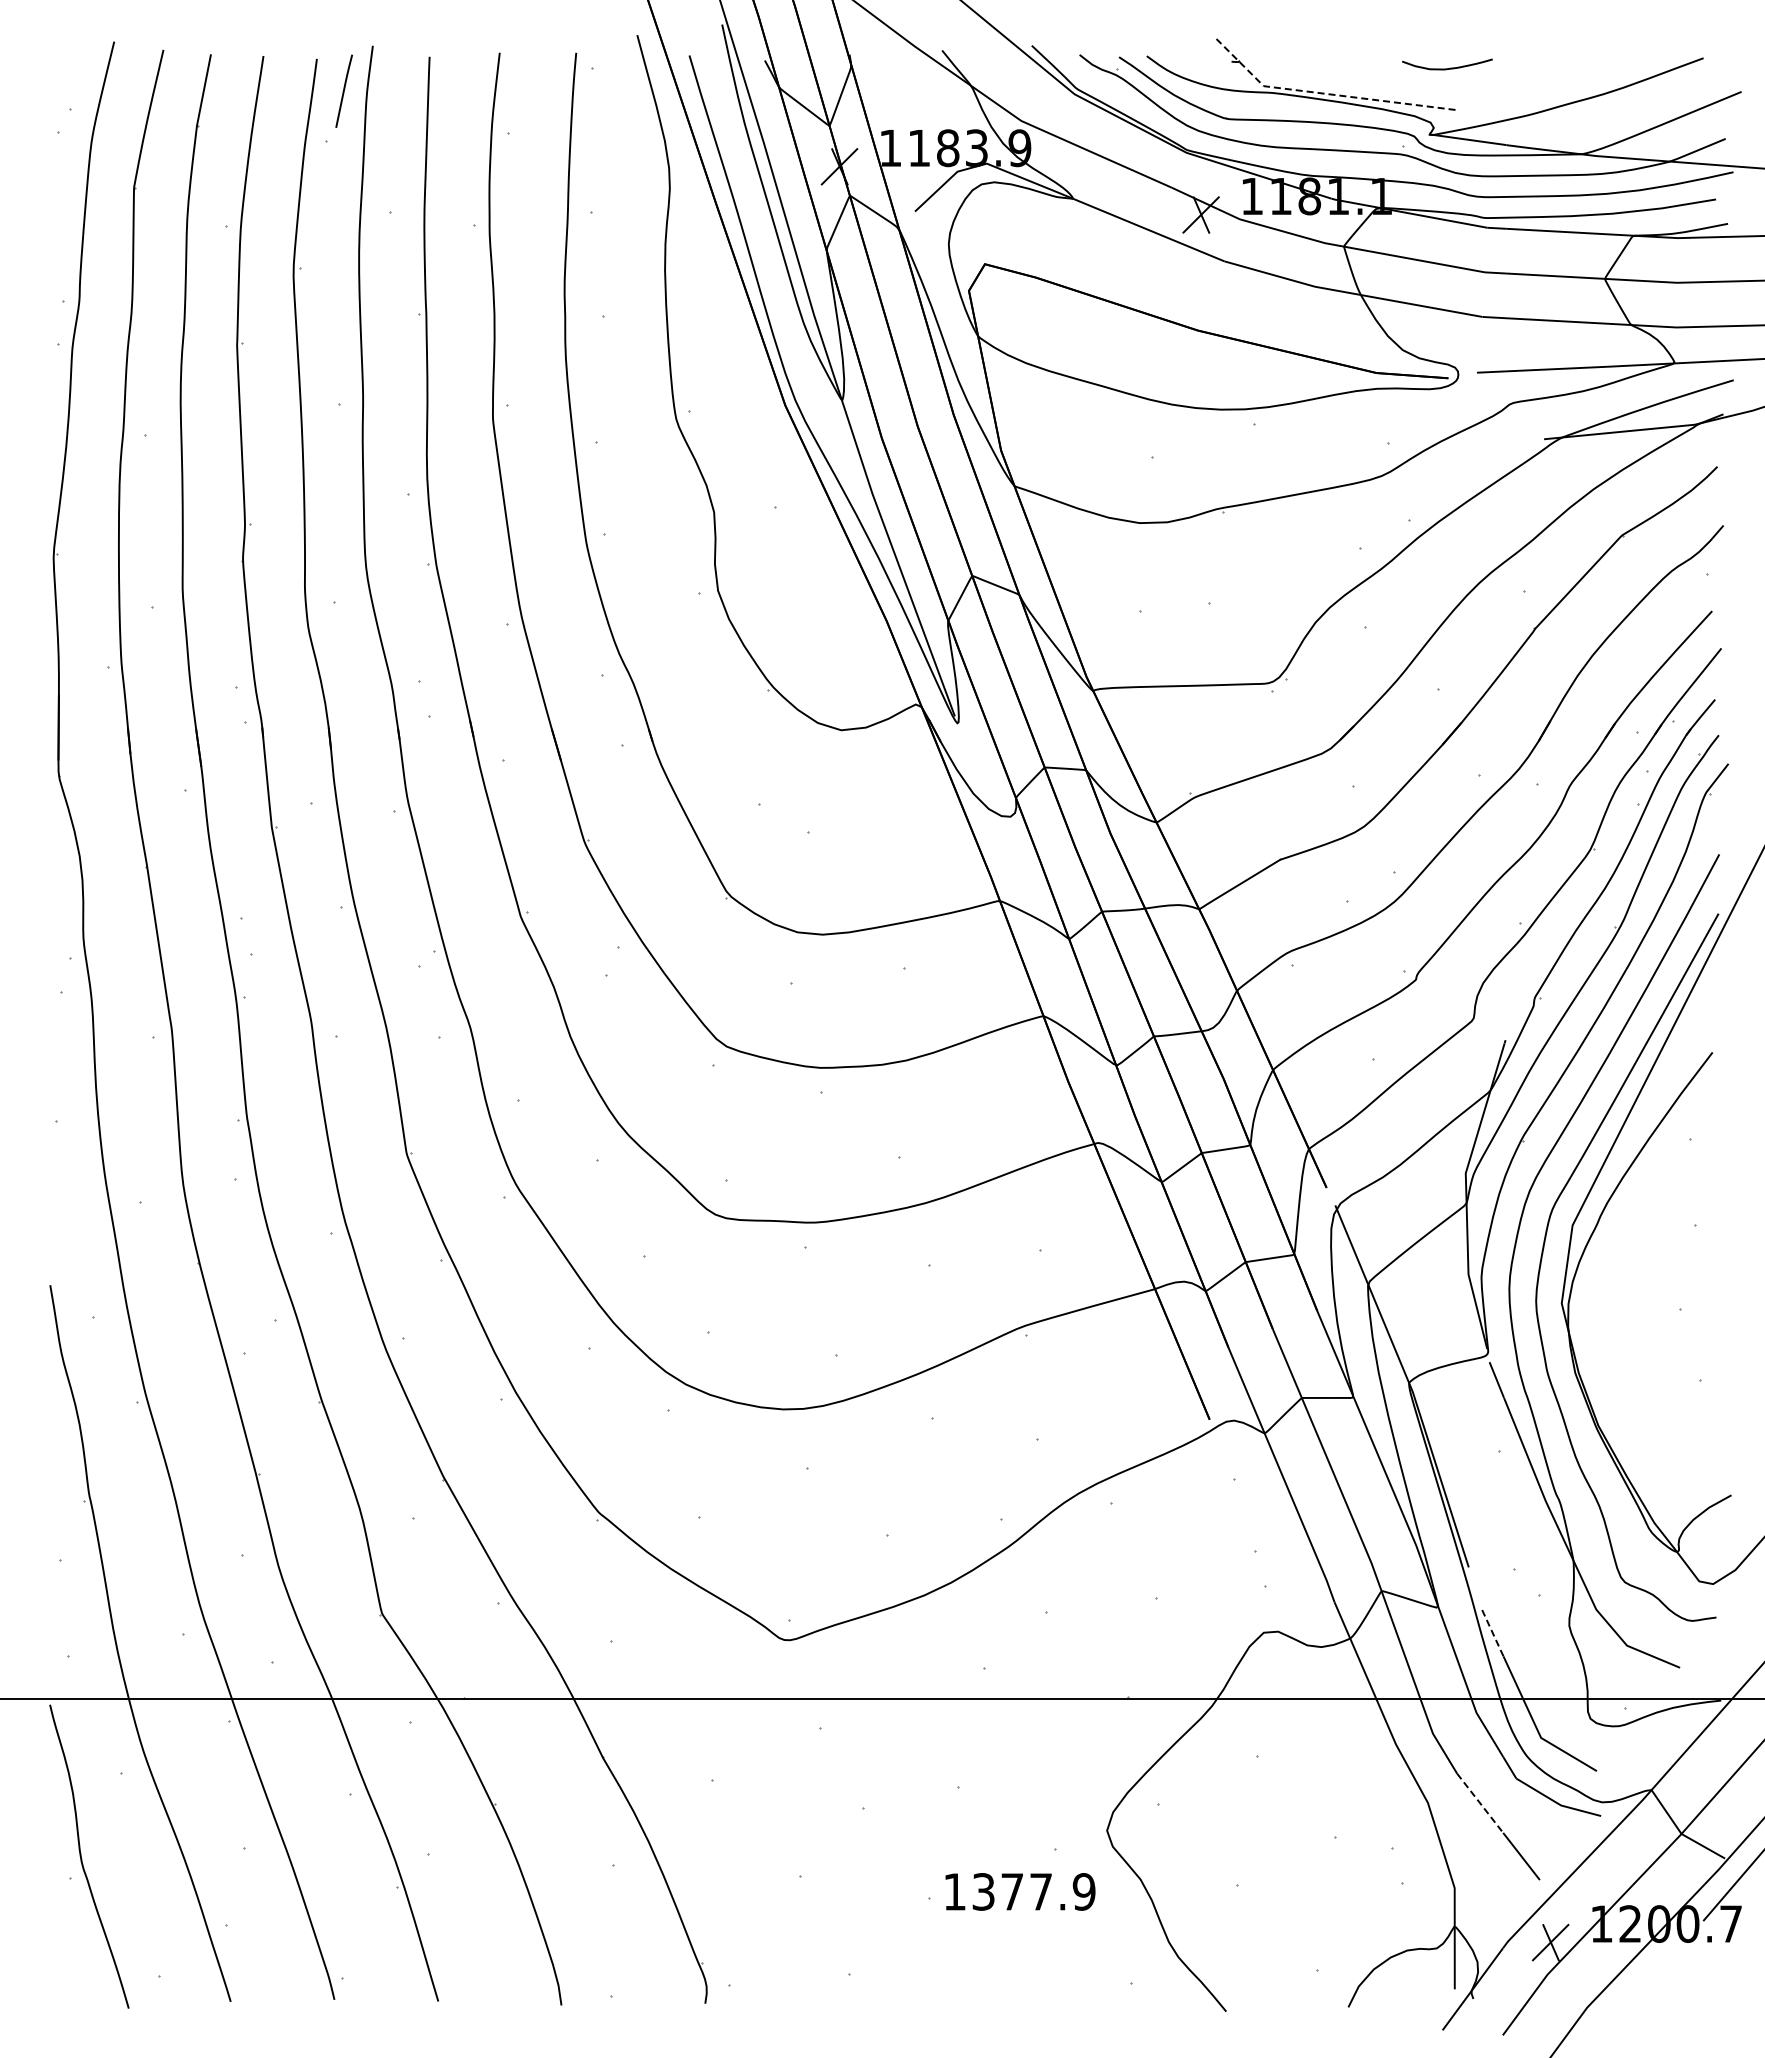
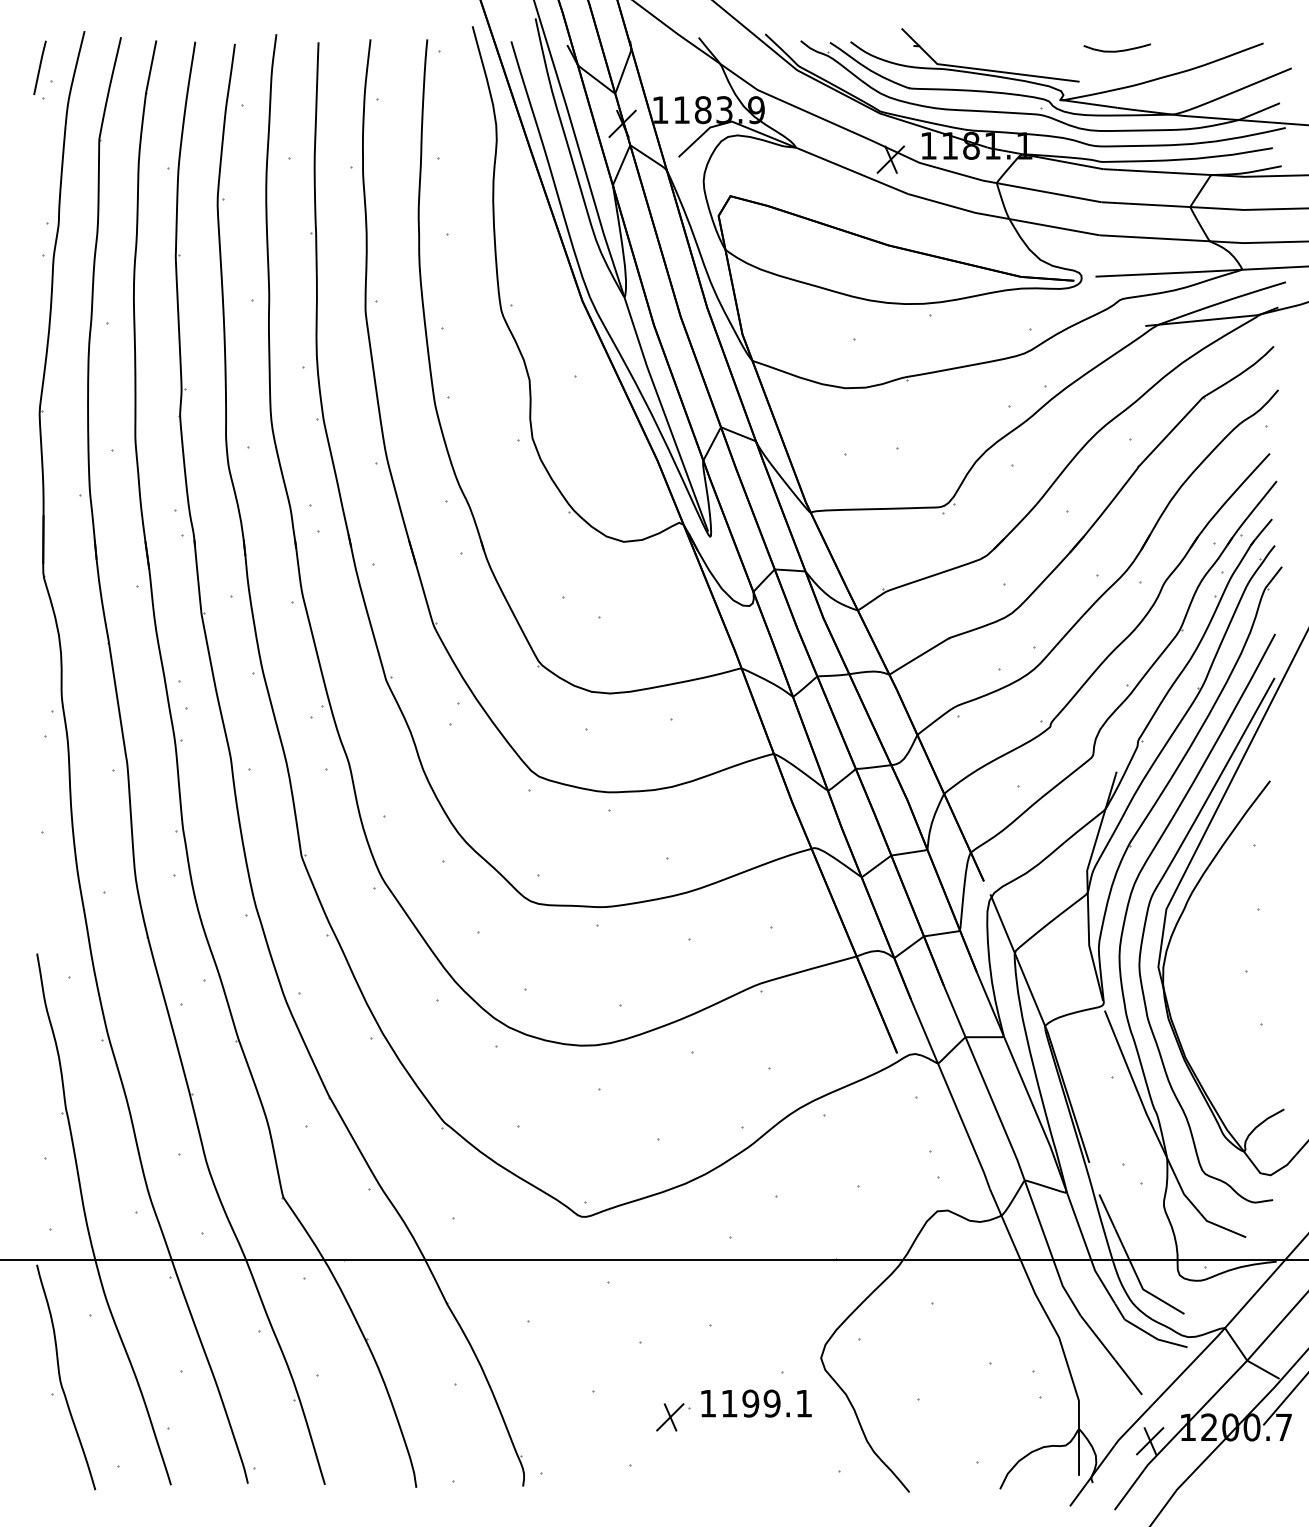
curve: (1447, 68) -> (1117, 51), moved
line: (343, 90) -> (39, 67), moved
line: (1325, 93) -> (983, 69), dashed -> solid
line: (1492, 1632) -> (1106, 1211), dashed -> solid
line: (1480, 1803) -> (1098, 1338), dashed -> solid
text: (1033, 1891) -> (766, 1403), 1377.9 -> 1199.1
part: (903, 1910) -> (670, 1417), added

